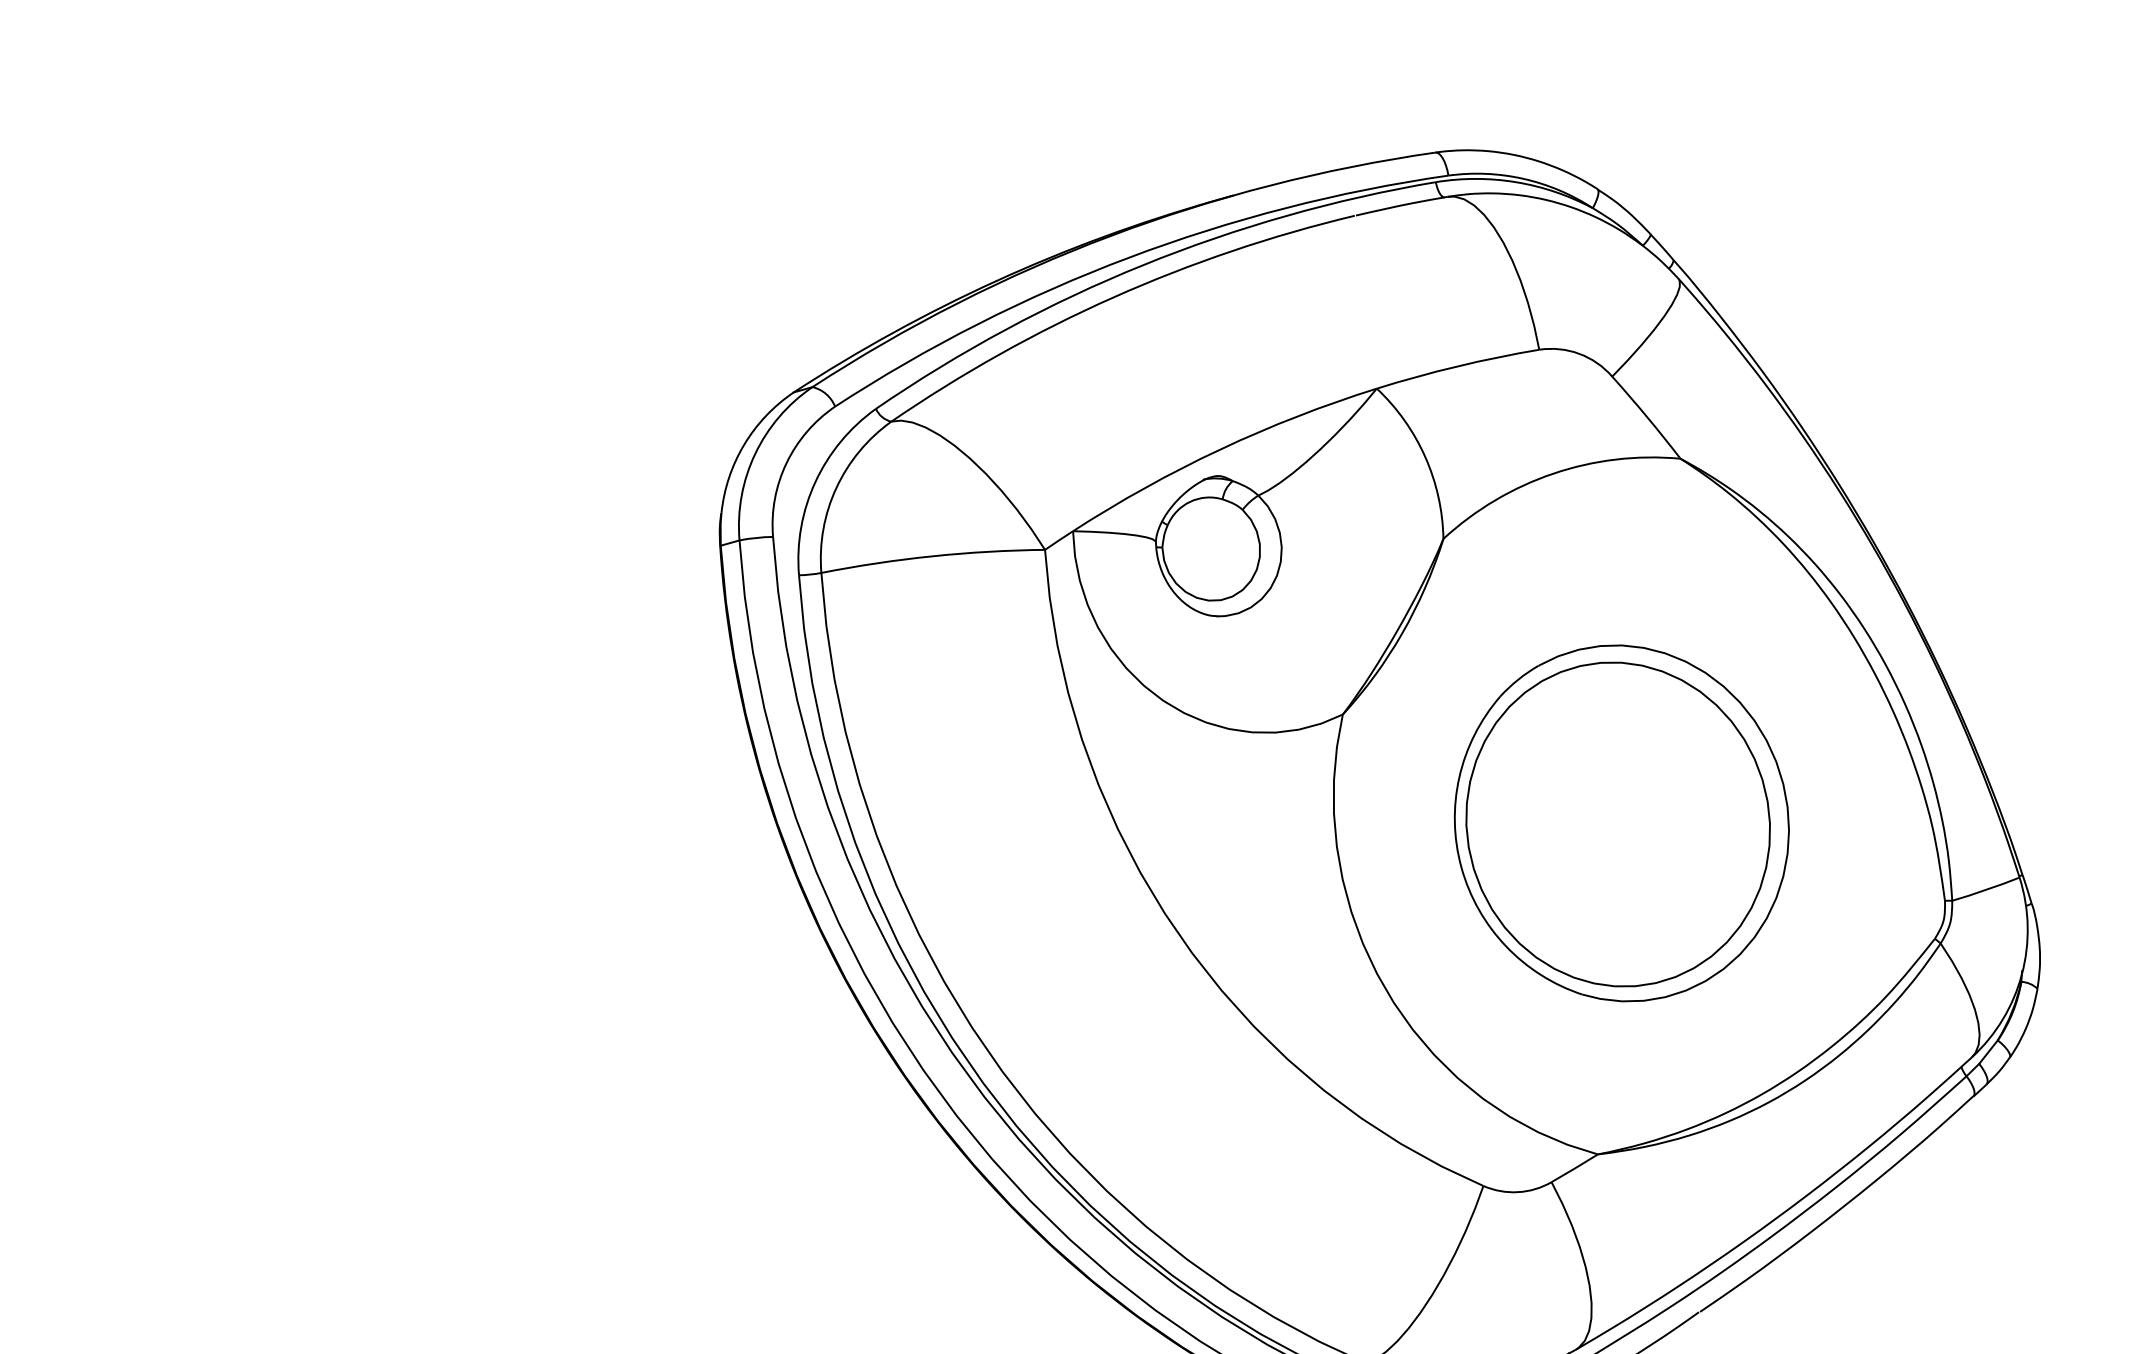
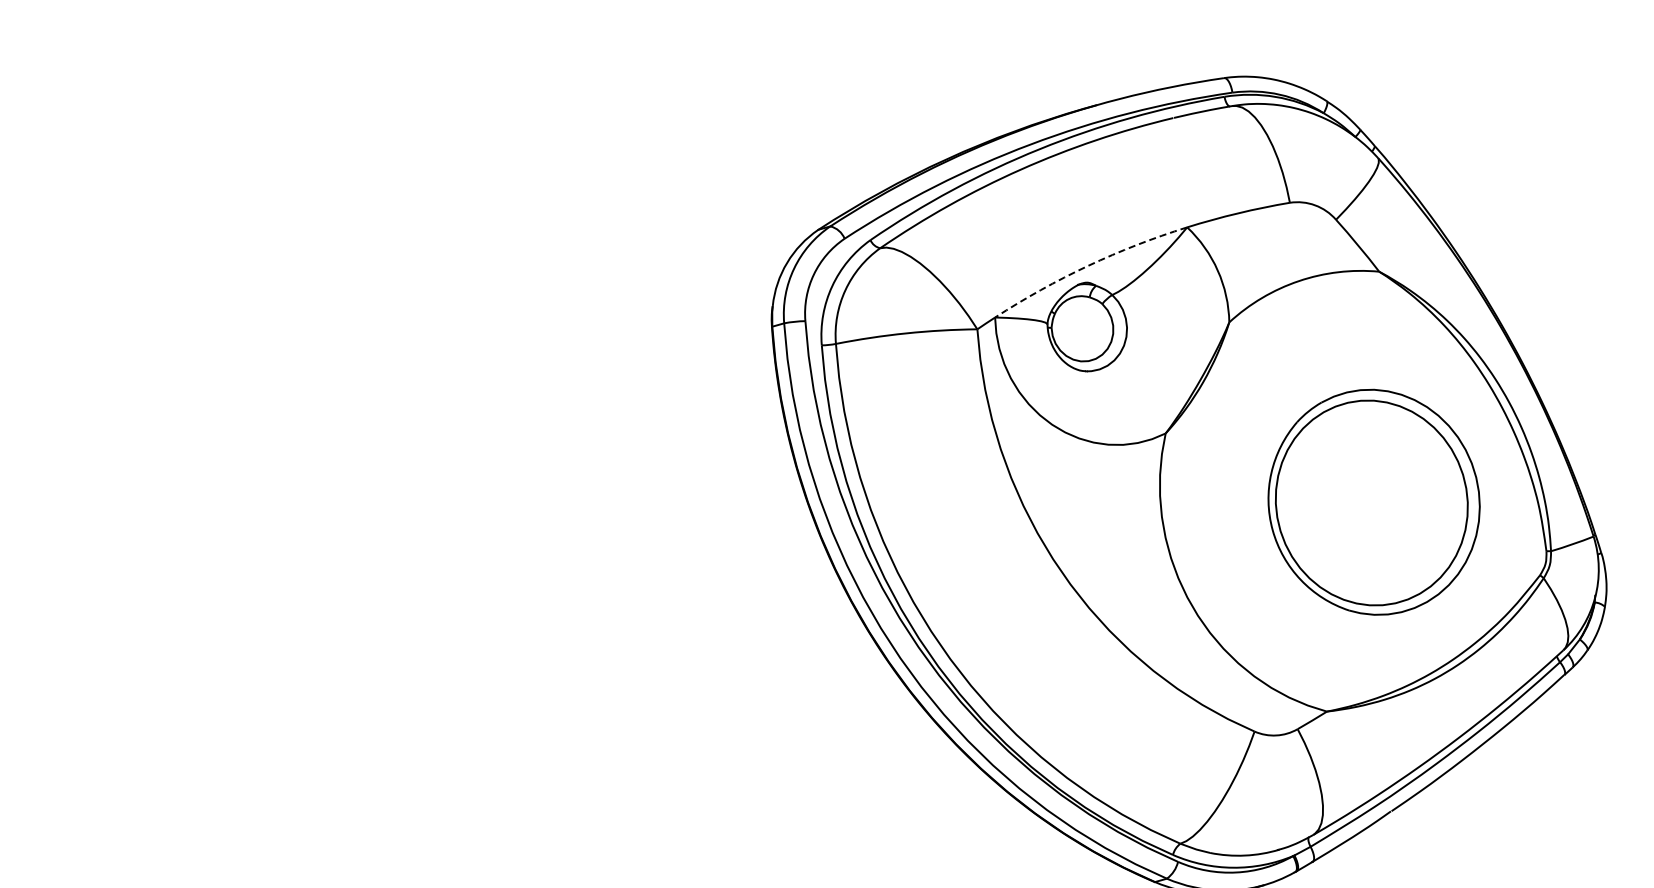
arc: (1220, 448) -> (1088, 265), solid -> dashed
part: (1620, 822) -> (1373, 501), moved

